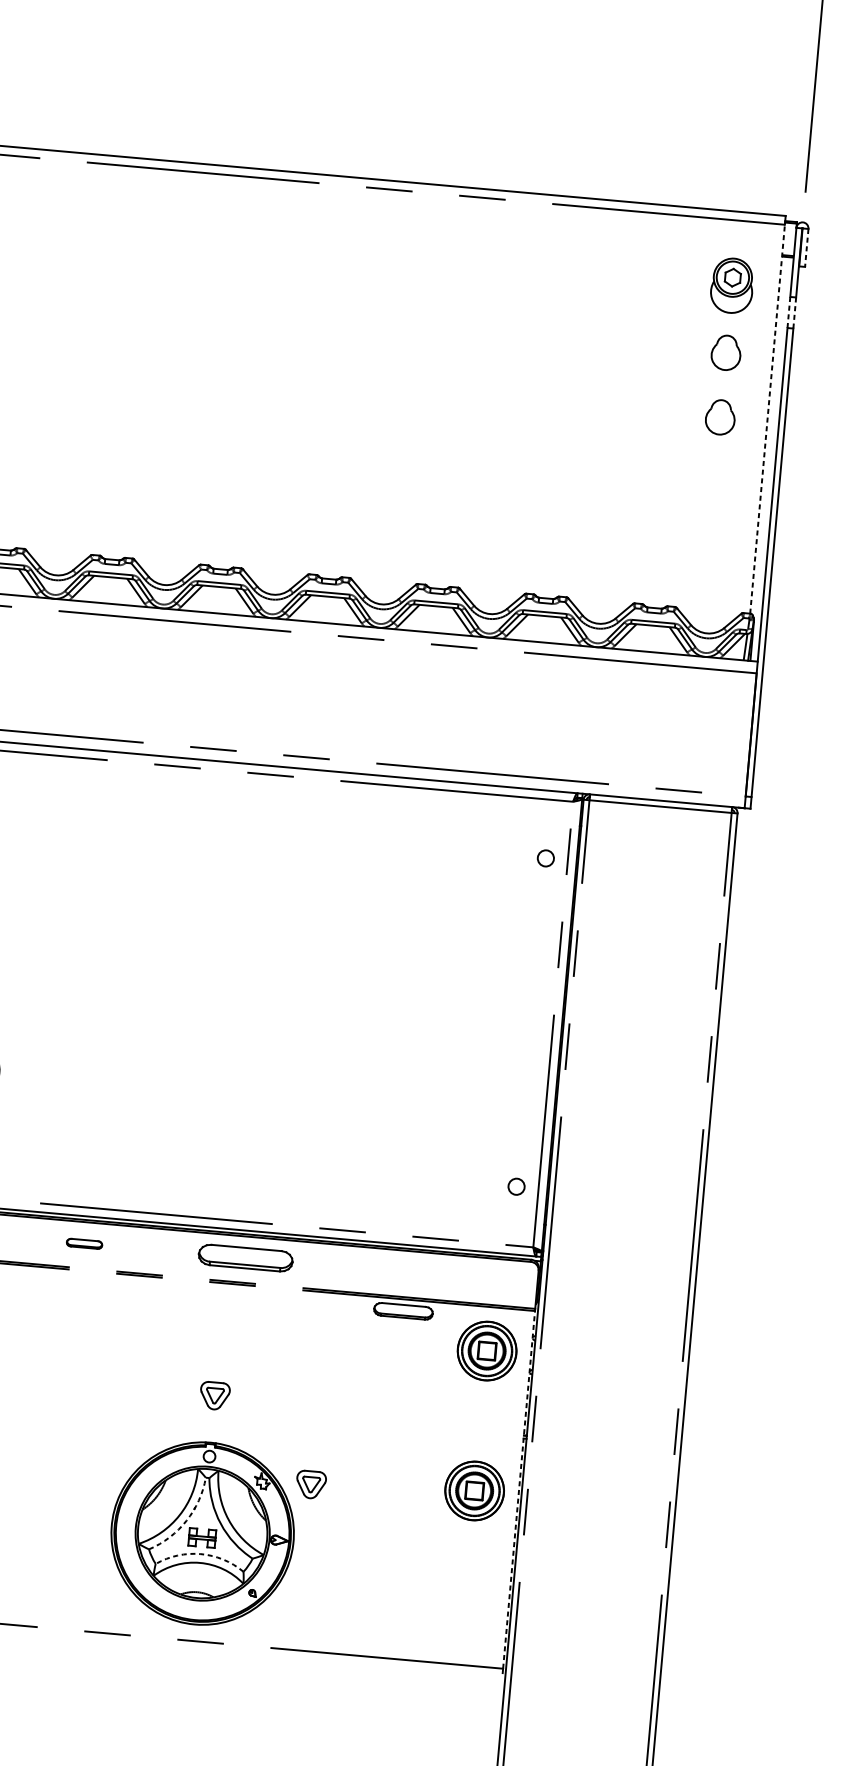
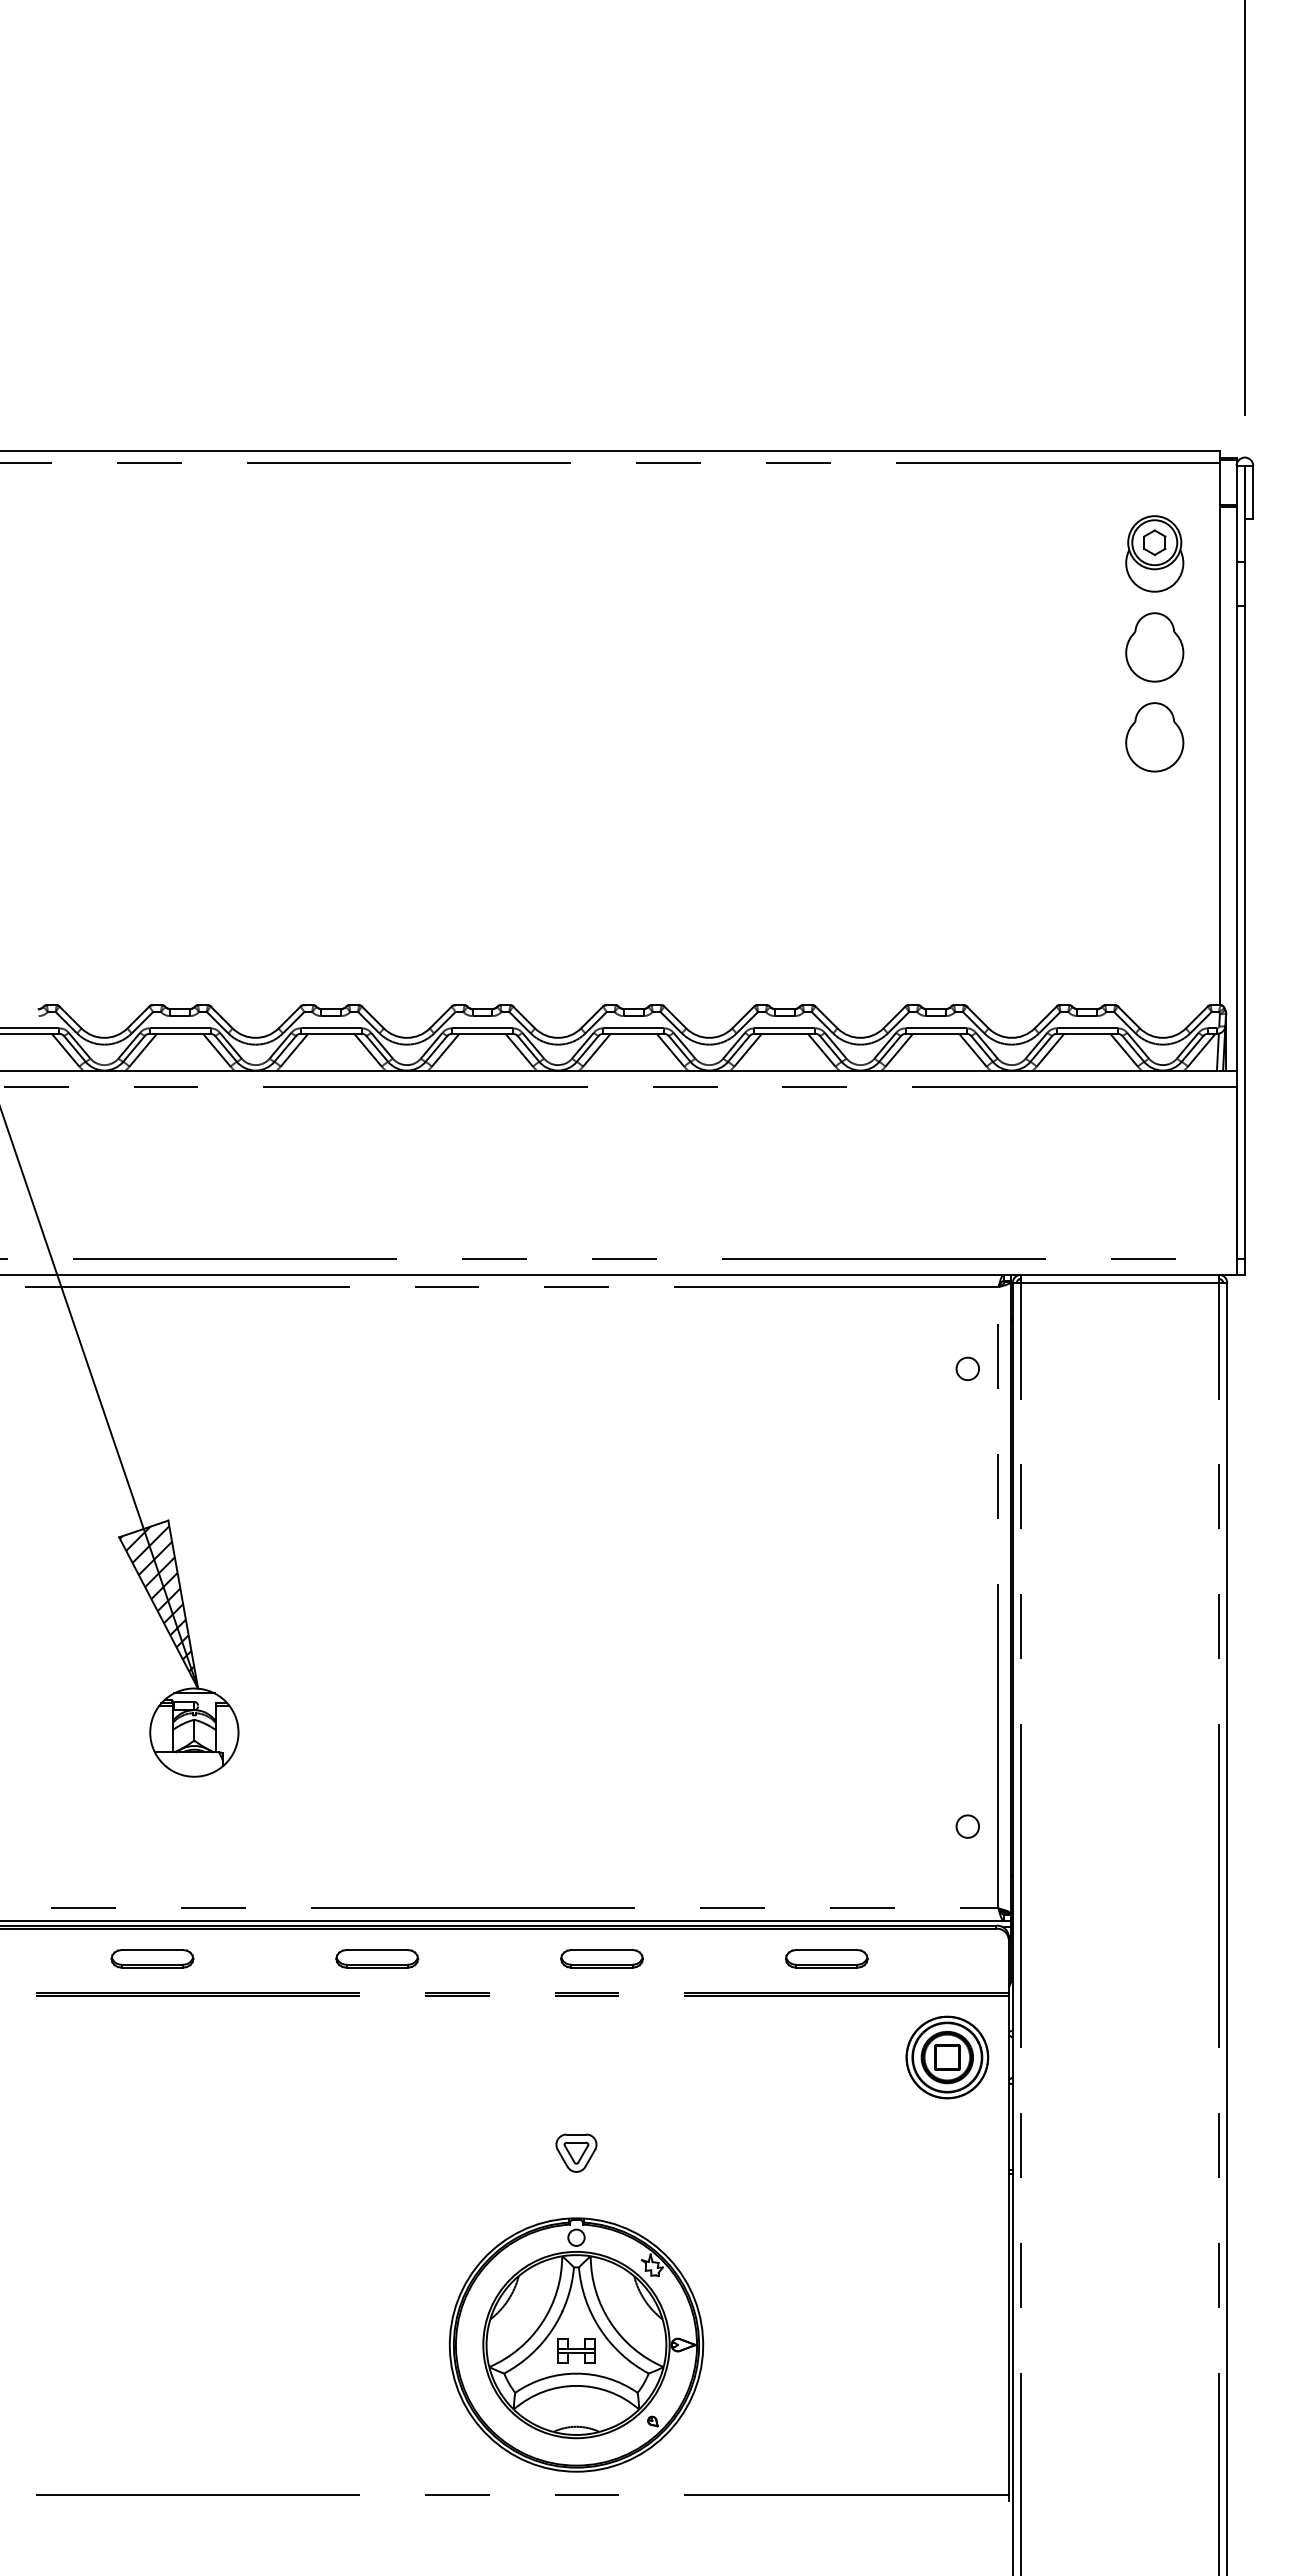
line: (806, 248) -> (1253, 492), dashed -> solid
line: (788, 312) -> (1236, 583), dashed -> solid
line: (794, 312) -> (1244, 583), dashed -> solid
part: (725, 352) -> (1154, 647), size x1.43
part: (720, 417) -> (1154, 737), size x1.43
line: (767, 418) -> (1220, 733), dashed -> solid
part: (84, 1243) -> (377, 1958), size x1.67
part: (245, 1257) -> (601, 1958), size x0.62
part: (403, 1311) -> (826, 1958), moved
part: (311, 1484) -> (720, 2263), removed
line: (518, 1489) -> (1008, 2245), dashed -> solid
part: (474, 1490) -> (947, 2252), removed
arc: (186, 1520) -> (552, 2329), dashed -> solid
arc: (200, 1554) -> (576, 2373), dashed -> solid

